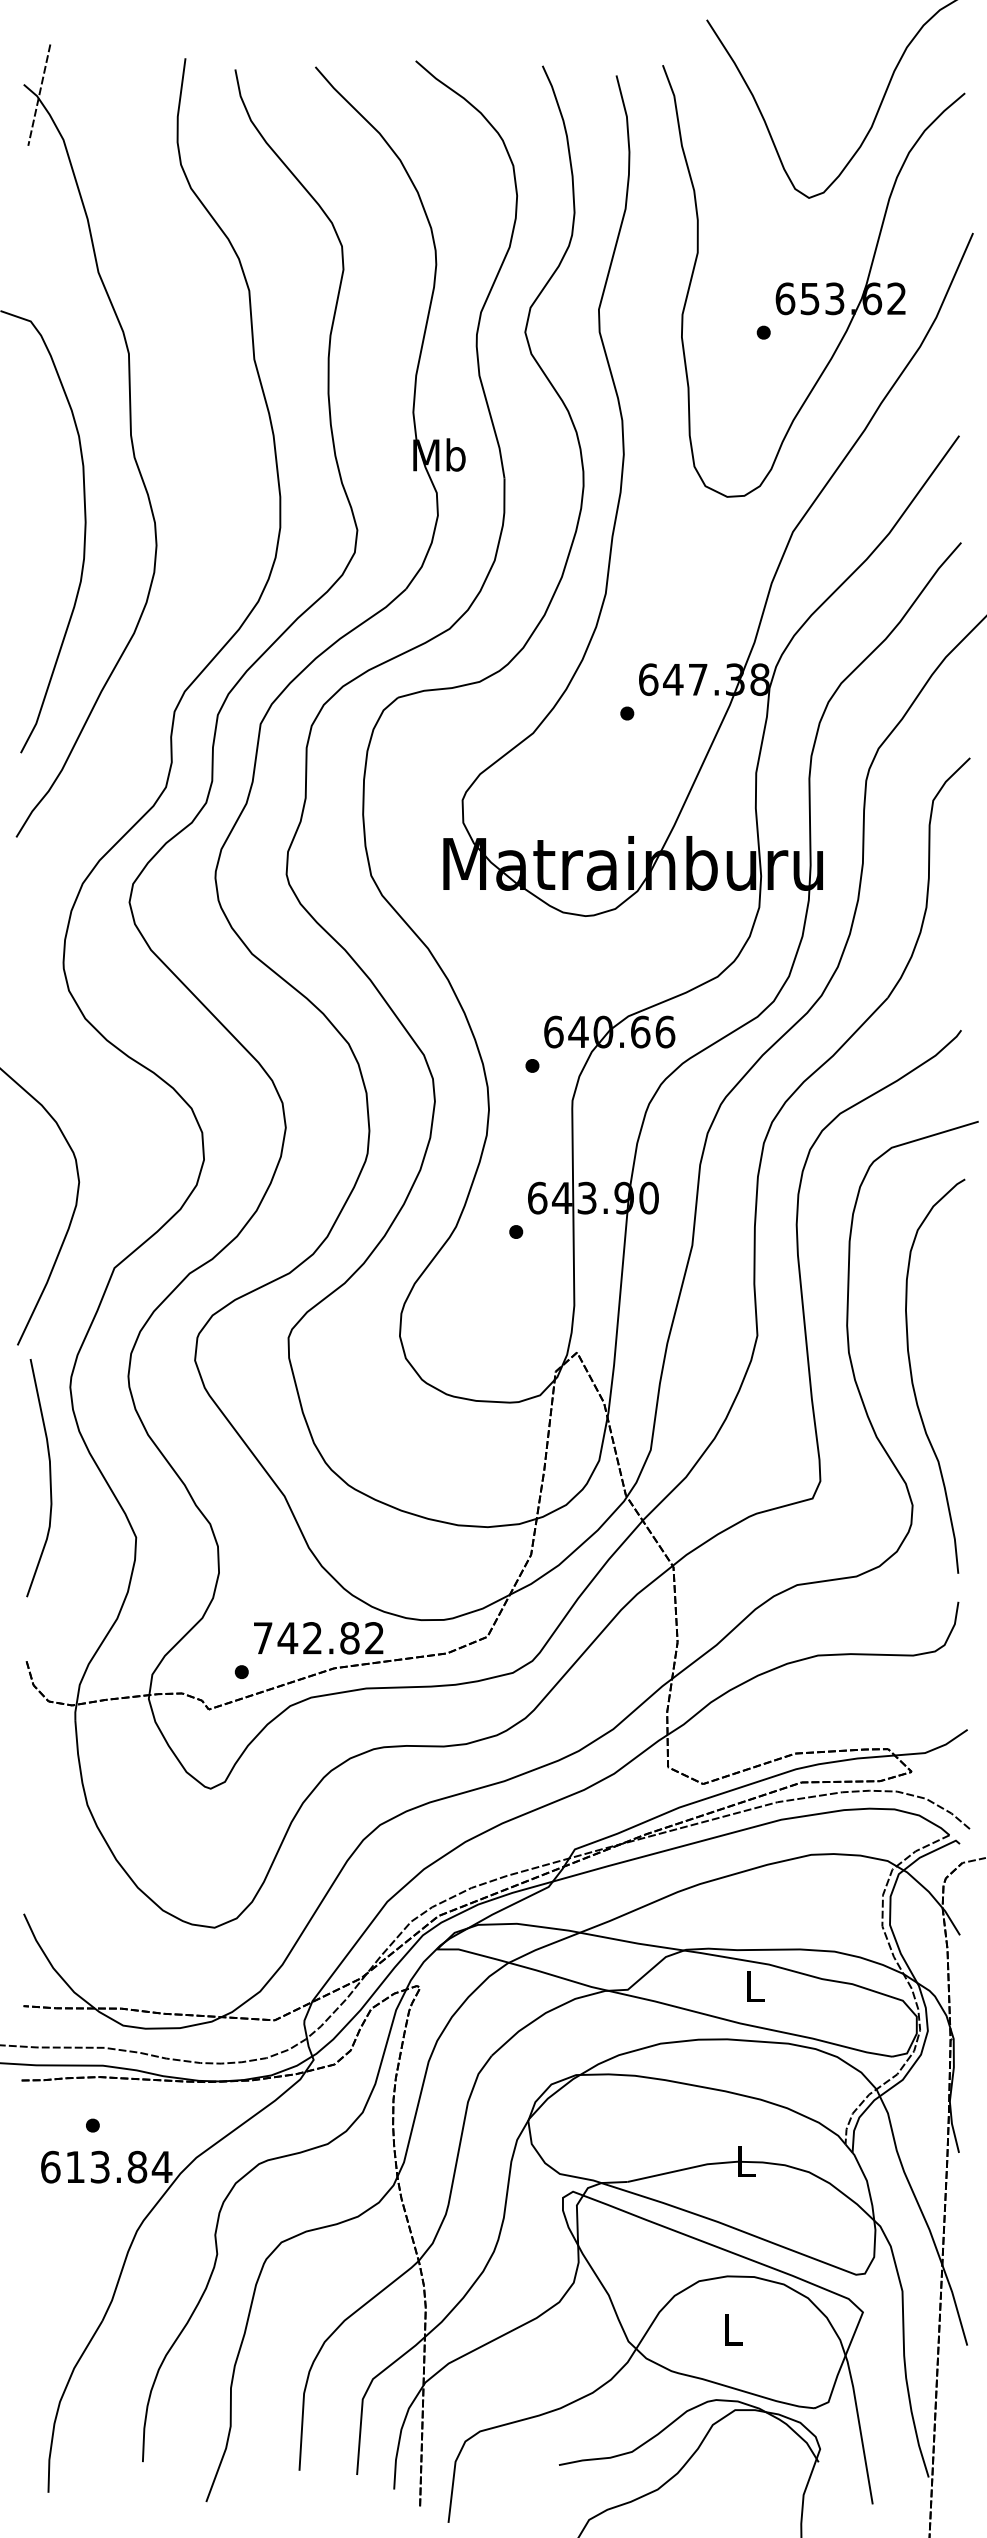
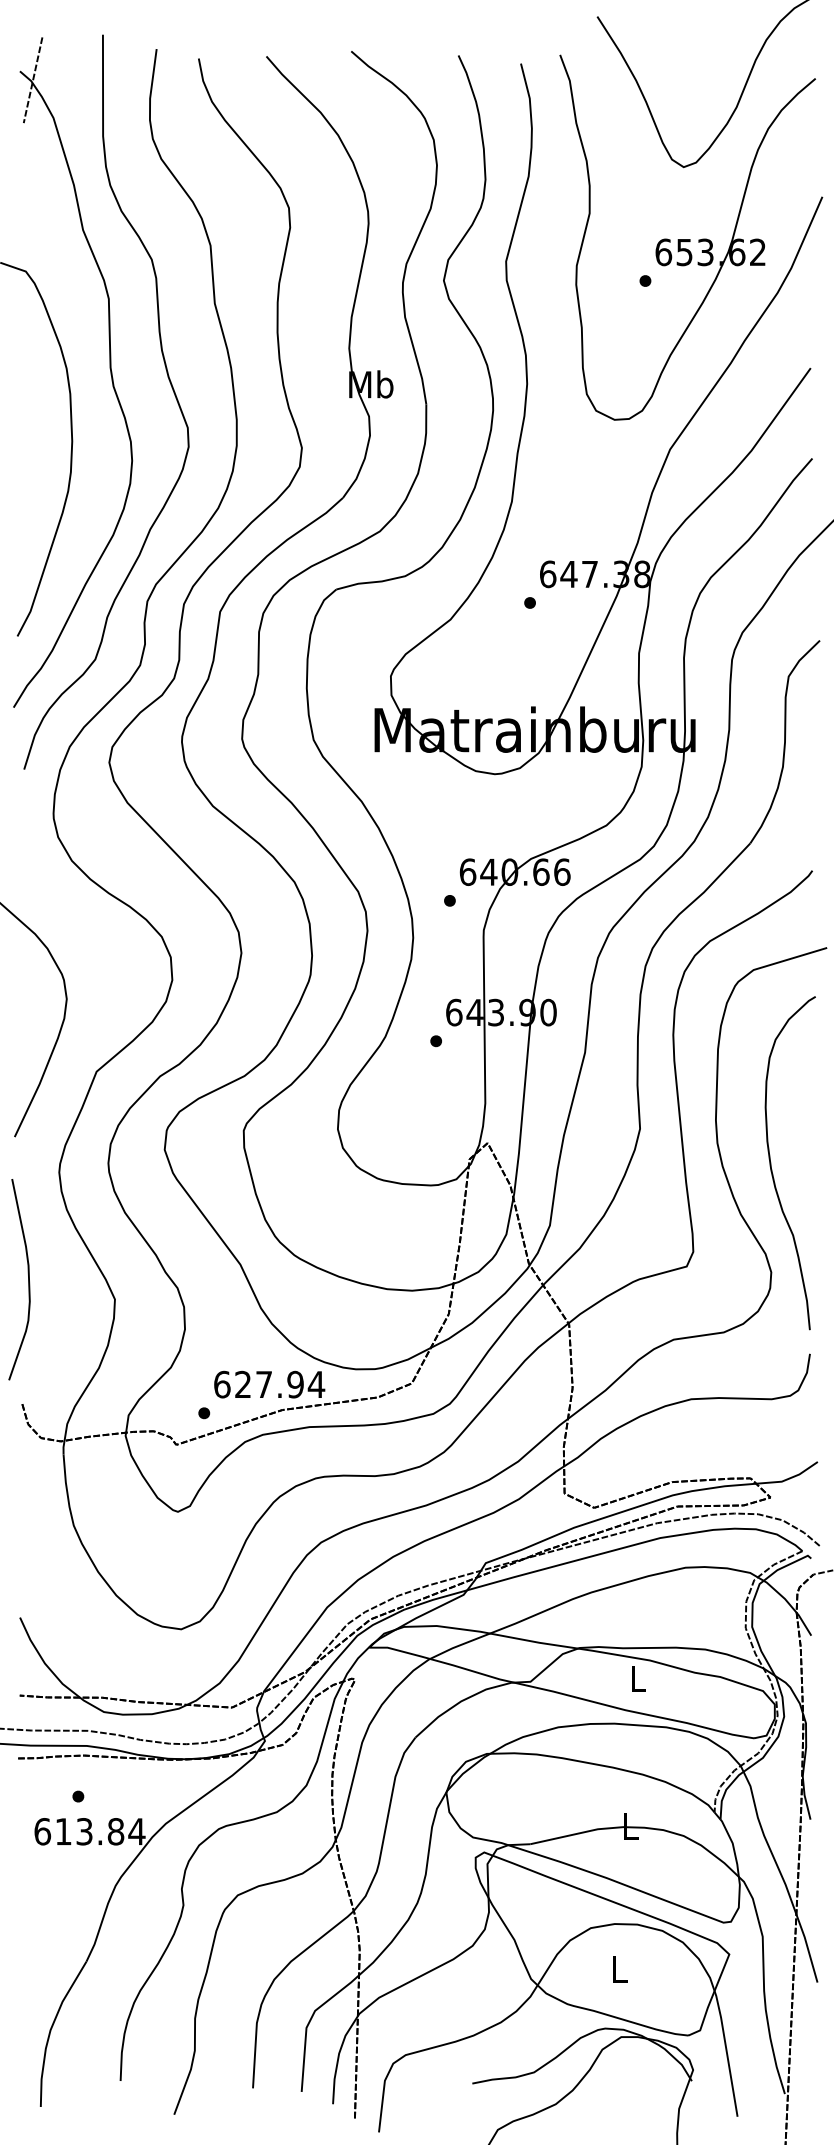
curve: (199, 449) -> (168, 379), added
curve: (49, 1478) -> (28, 1280), moved
text: (318, 1638) -> (269, 1384), 742.82 -> 627.94

